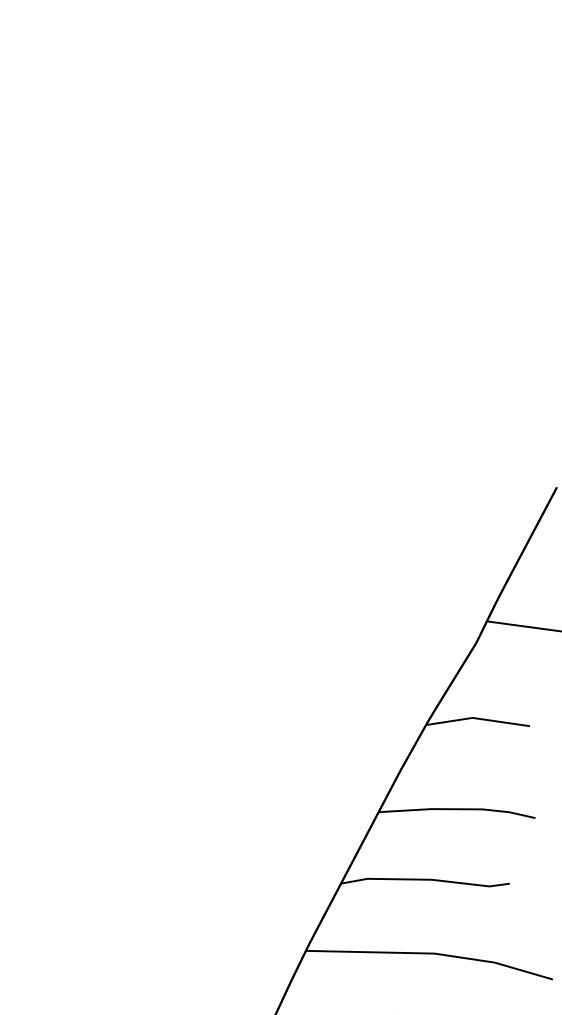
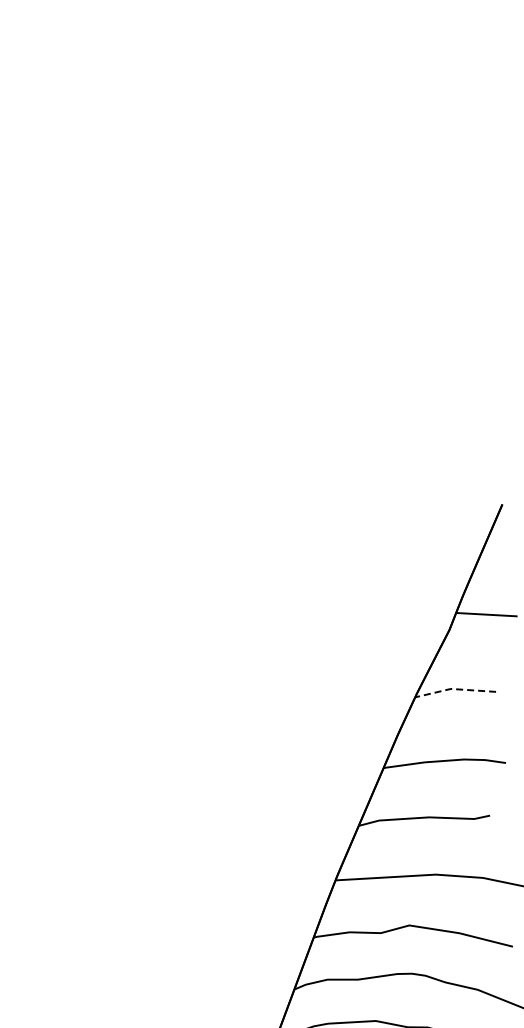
line: (477, 718) -> (454, 689), solid -> dashed

